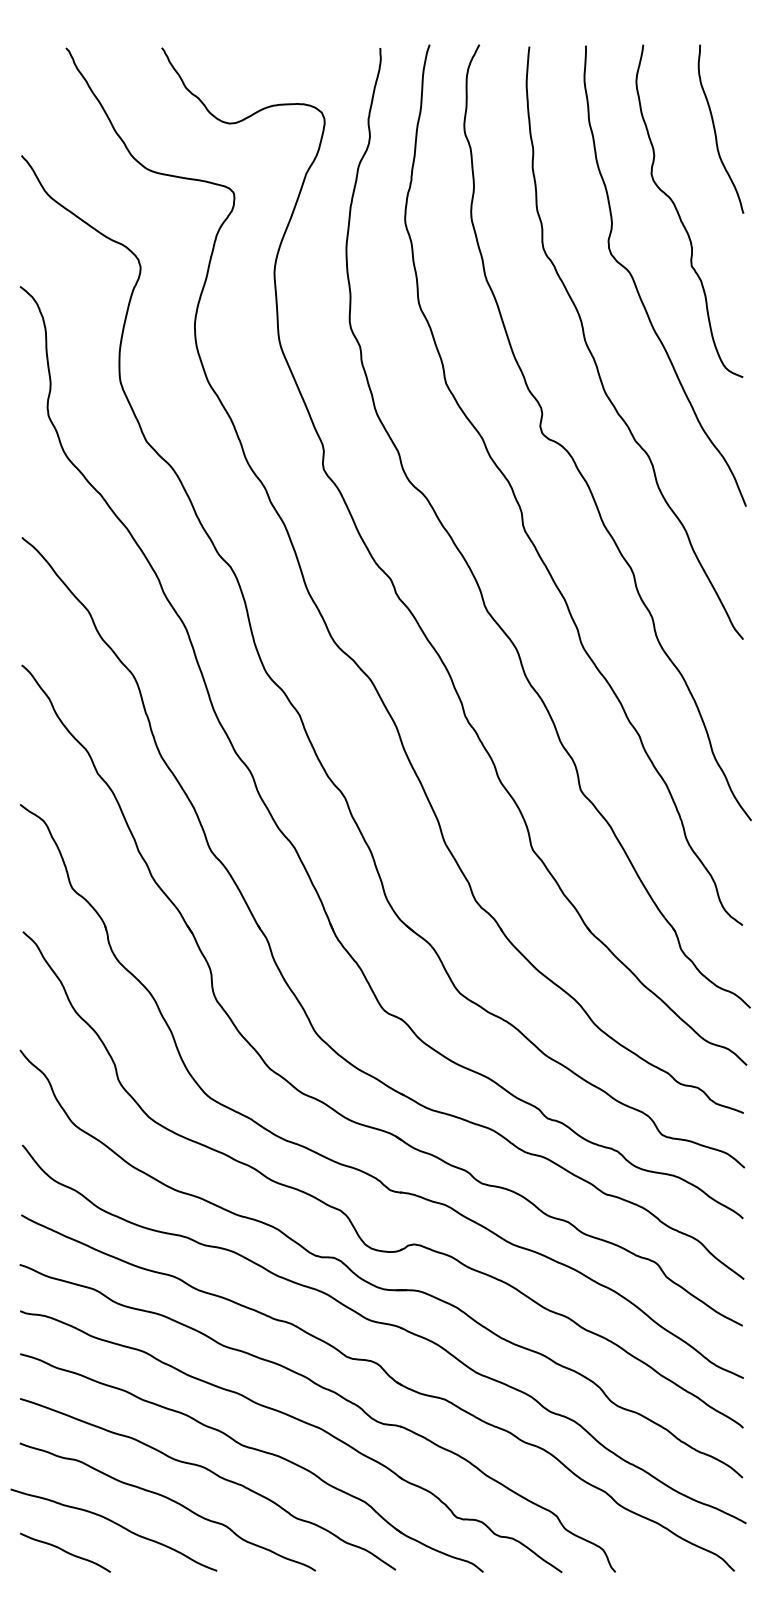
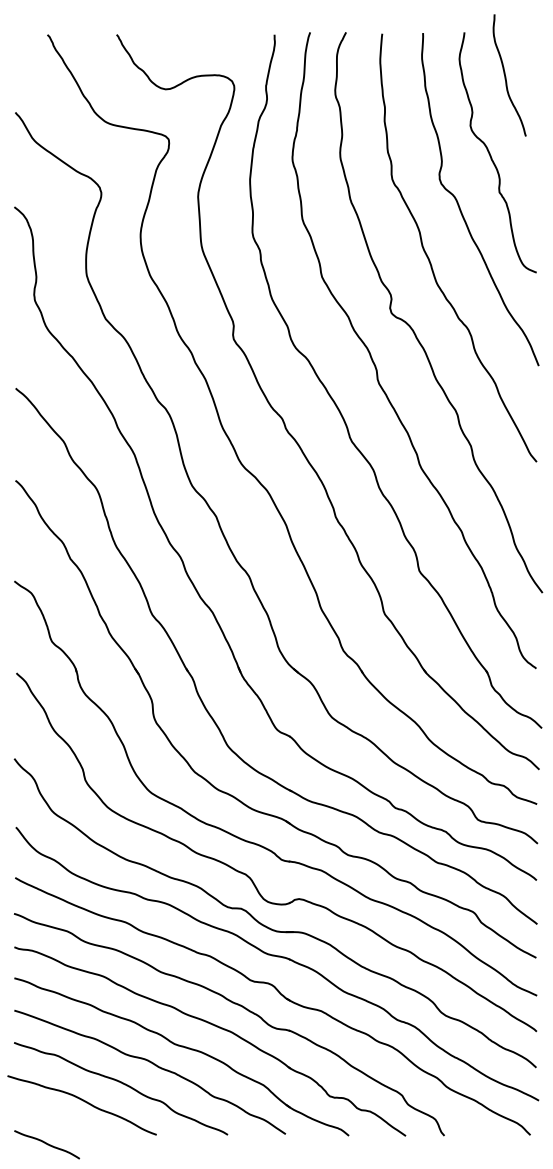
curve: (716, 130) -> (506, 76), moved
curve: (65, 1552) -> (47, 1144), moved

